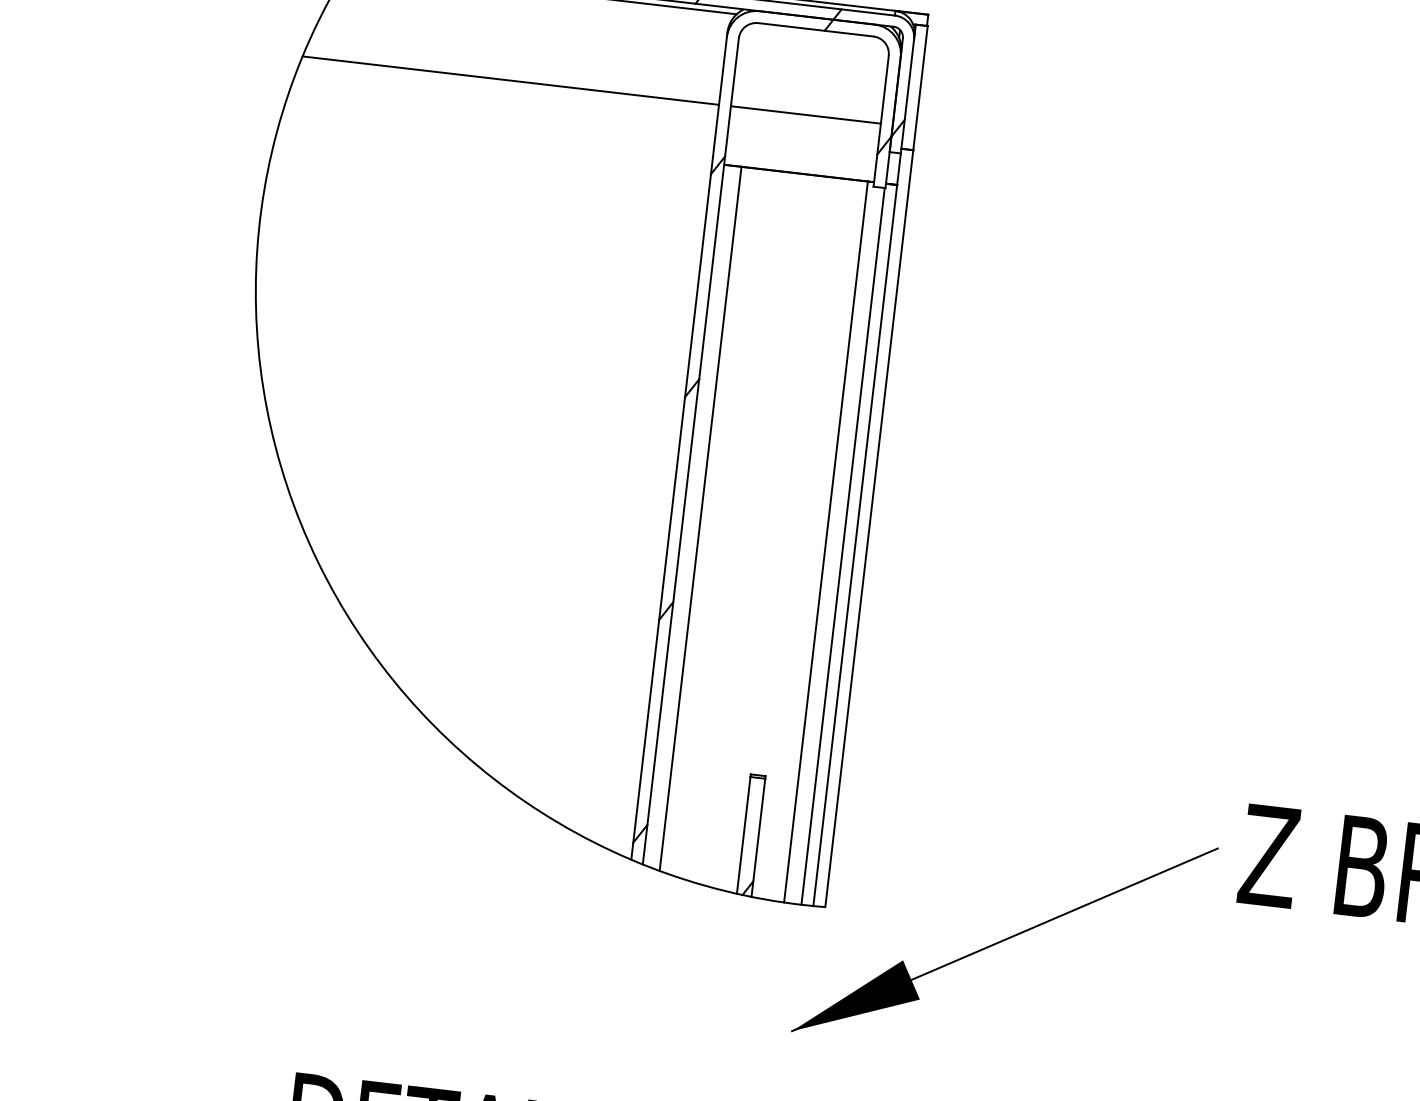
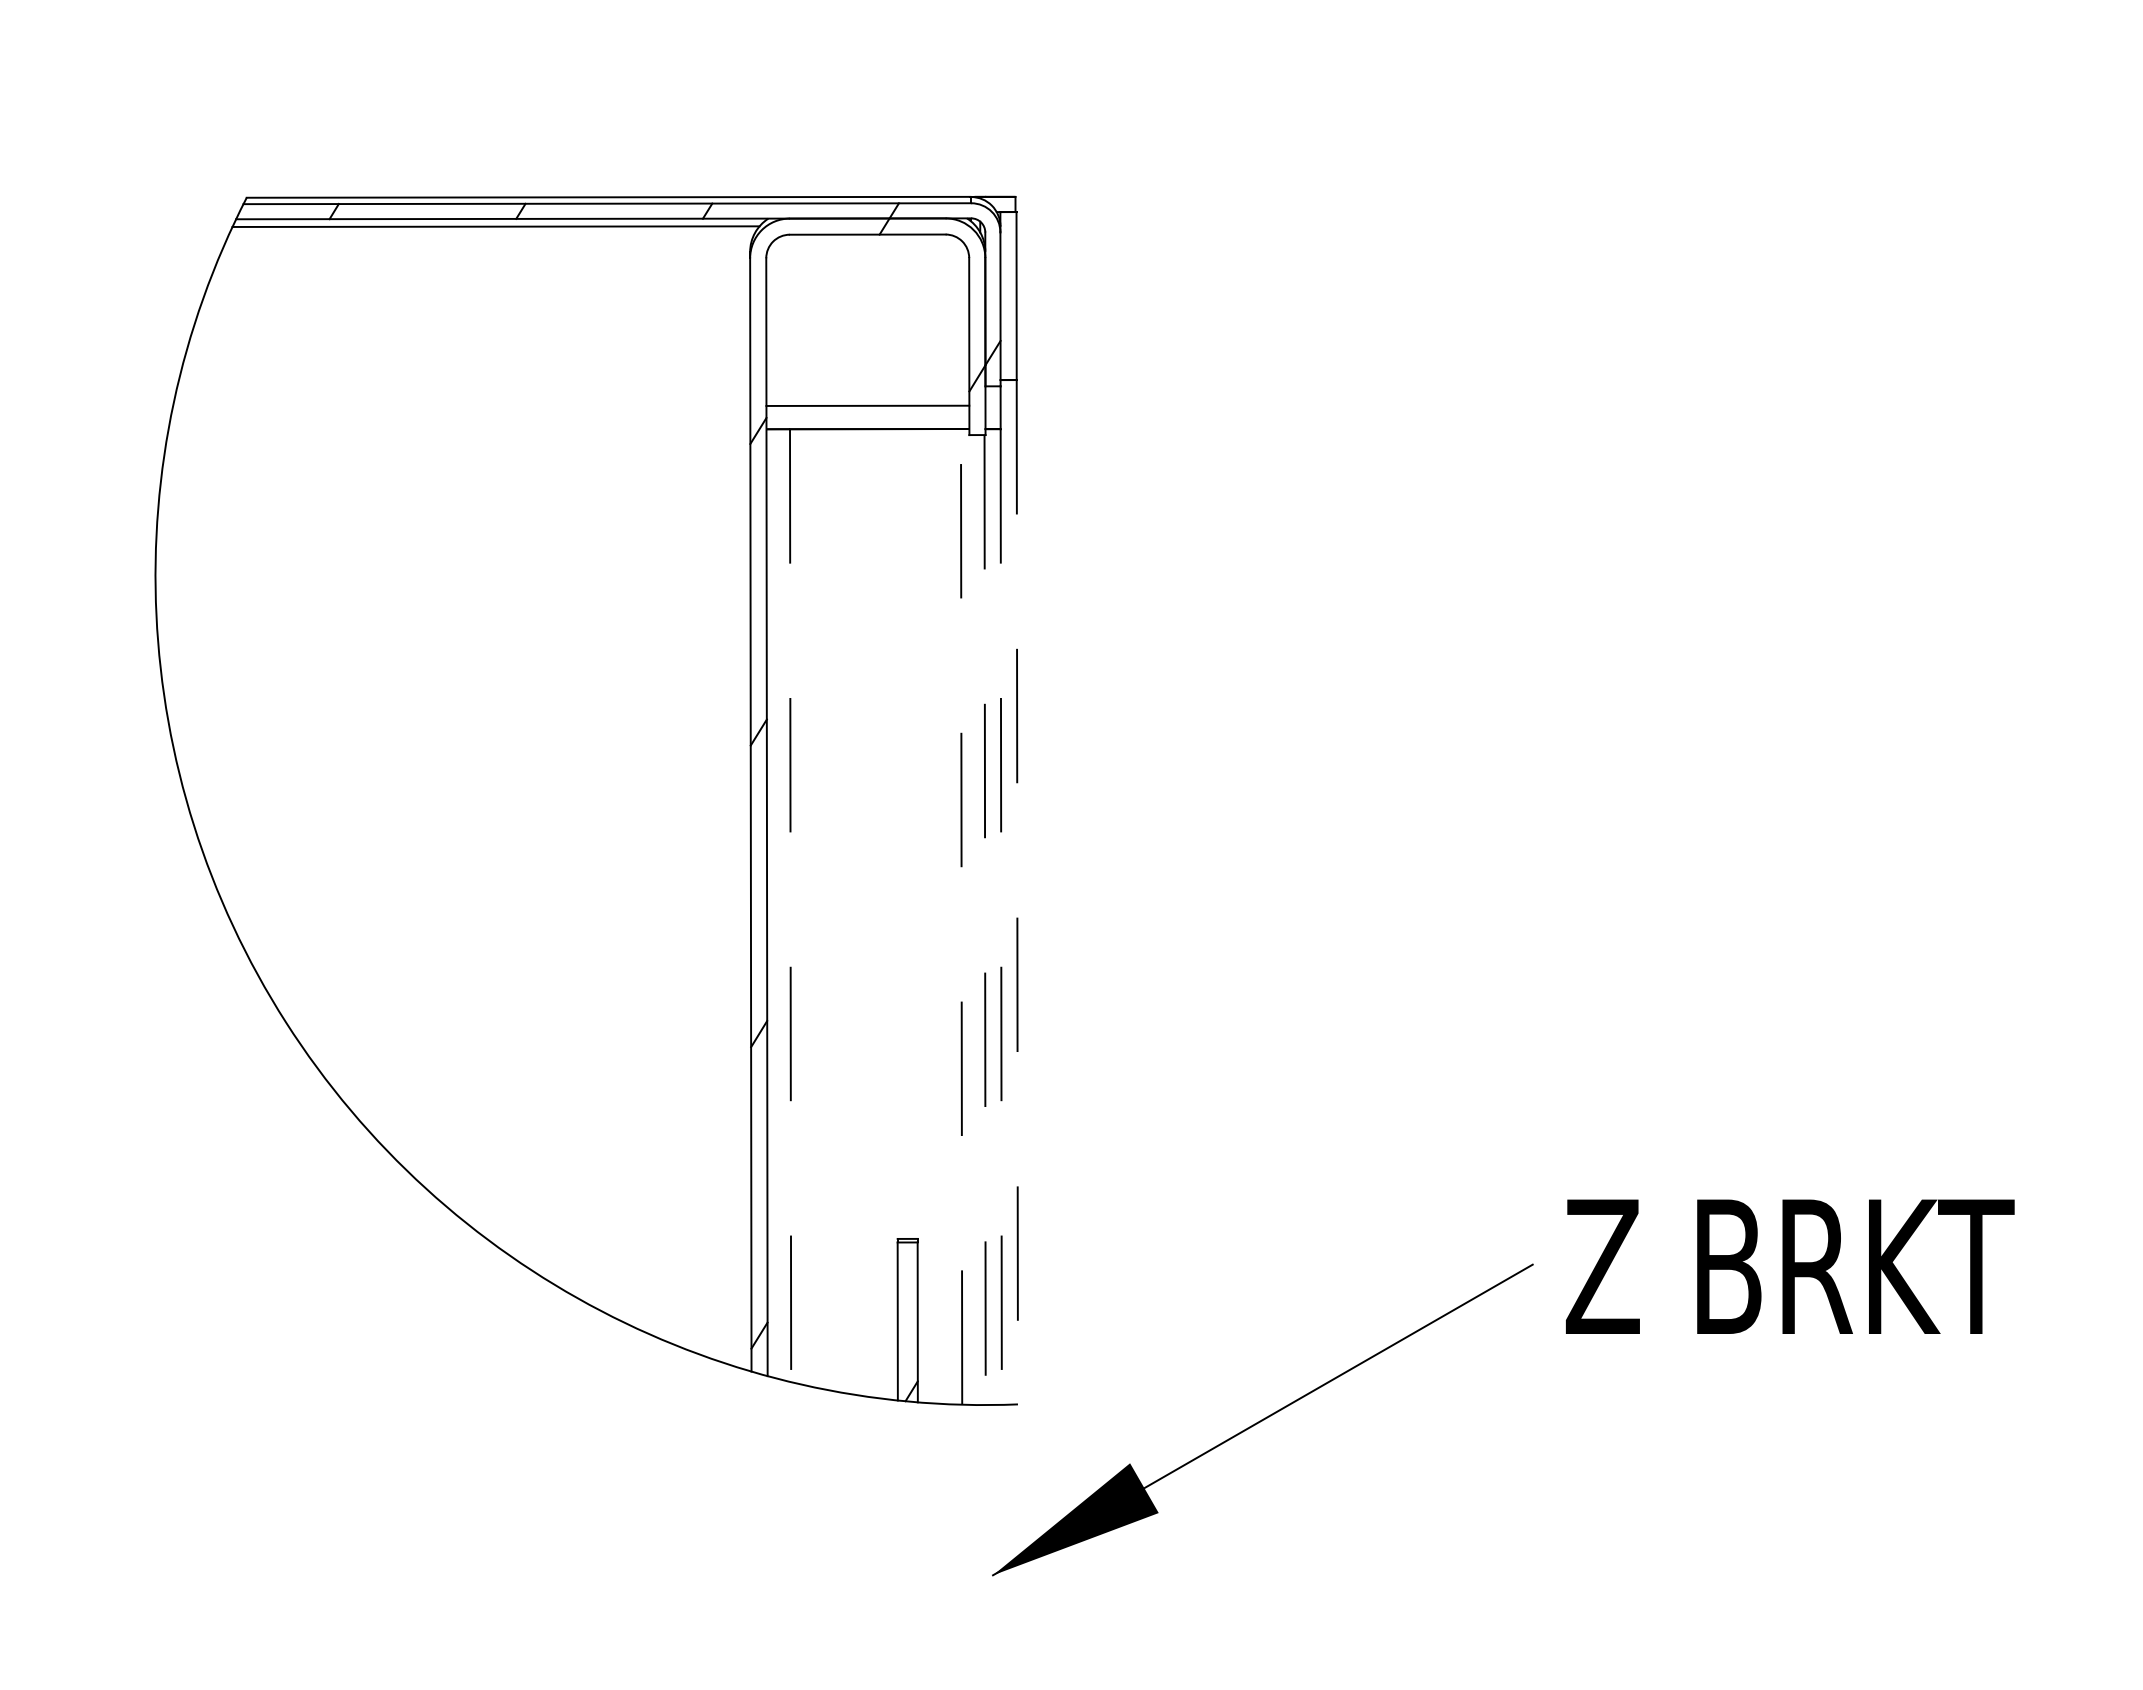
line: (510, 80) -> (468, 350), removed
line: (805, 114) -> (867, 405), moved
line: (700, 519) -> (790, 906), solid -> dashed
line: (869, 528) -> (1017, 892), solid -> dashed
line: (825, 541) -> (961, 916), solid -> dashed
line: (855, 545) -> (1001, 917), solid -> dashed
line: (843, 546) -> (985, 920), solid -> dashed

